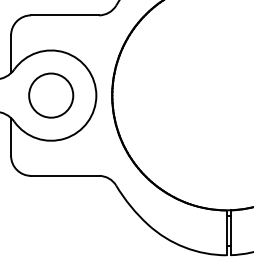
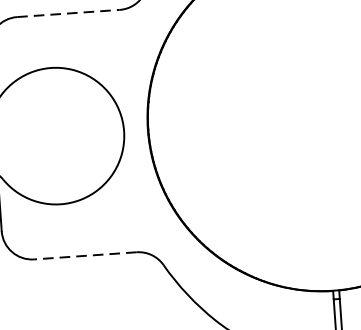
line: (65, 15) -> (69, 13), solid -> dashed
circle: (51, 95) -> (56, 135), removed
line: (65, 175) -> (85, 255), solid -> dashed

